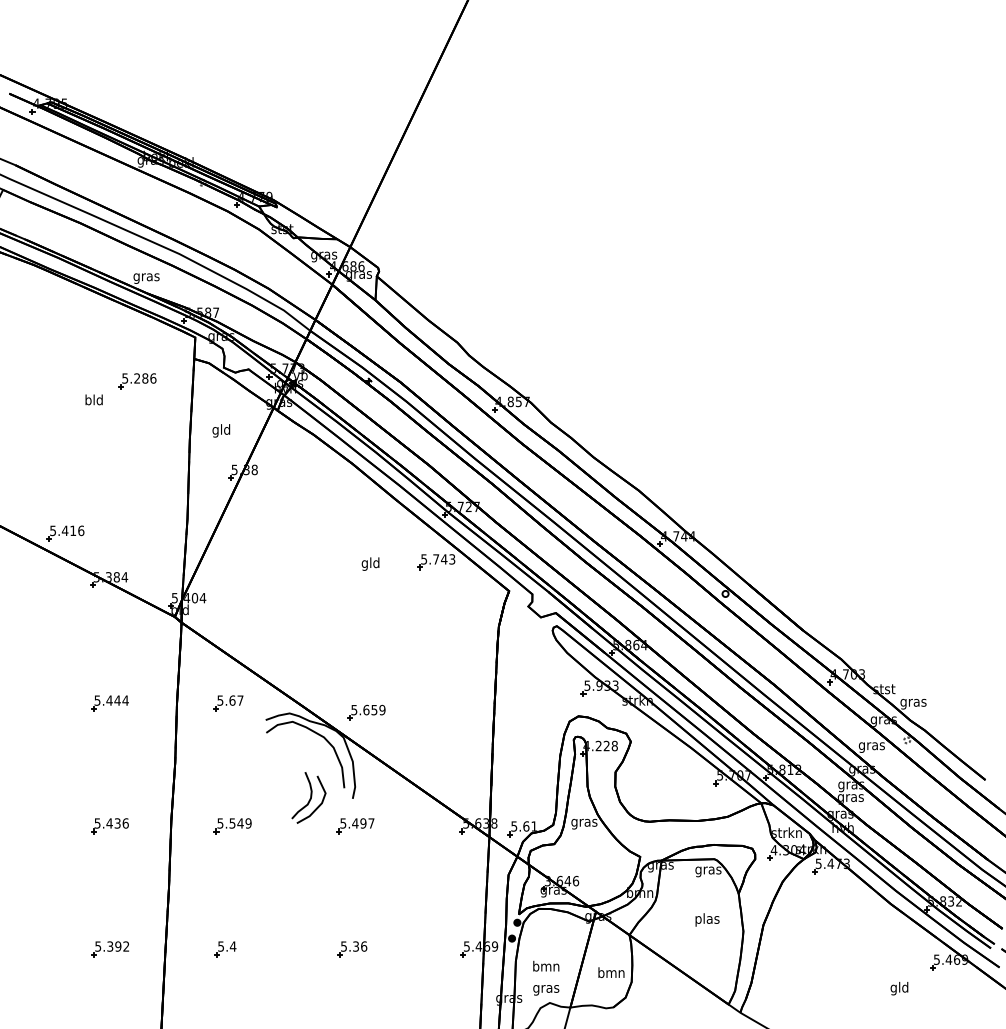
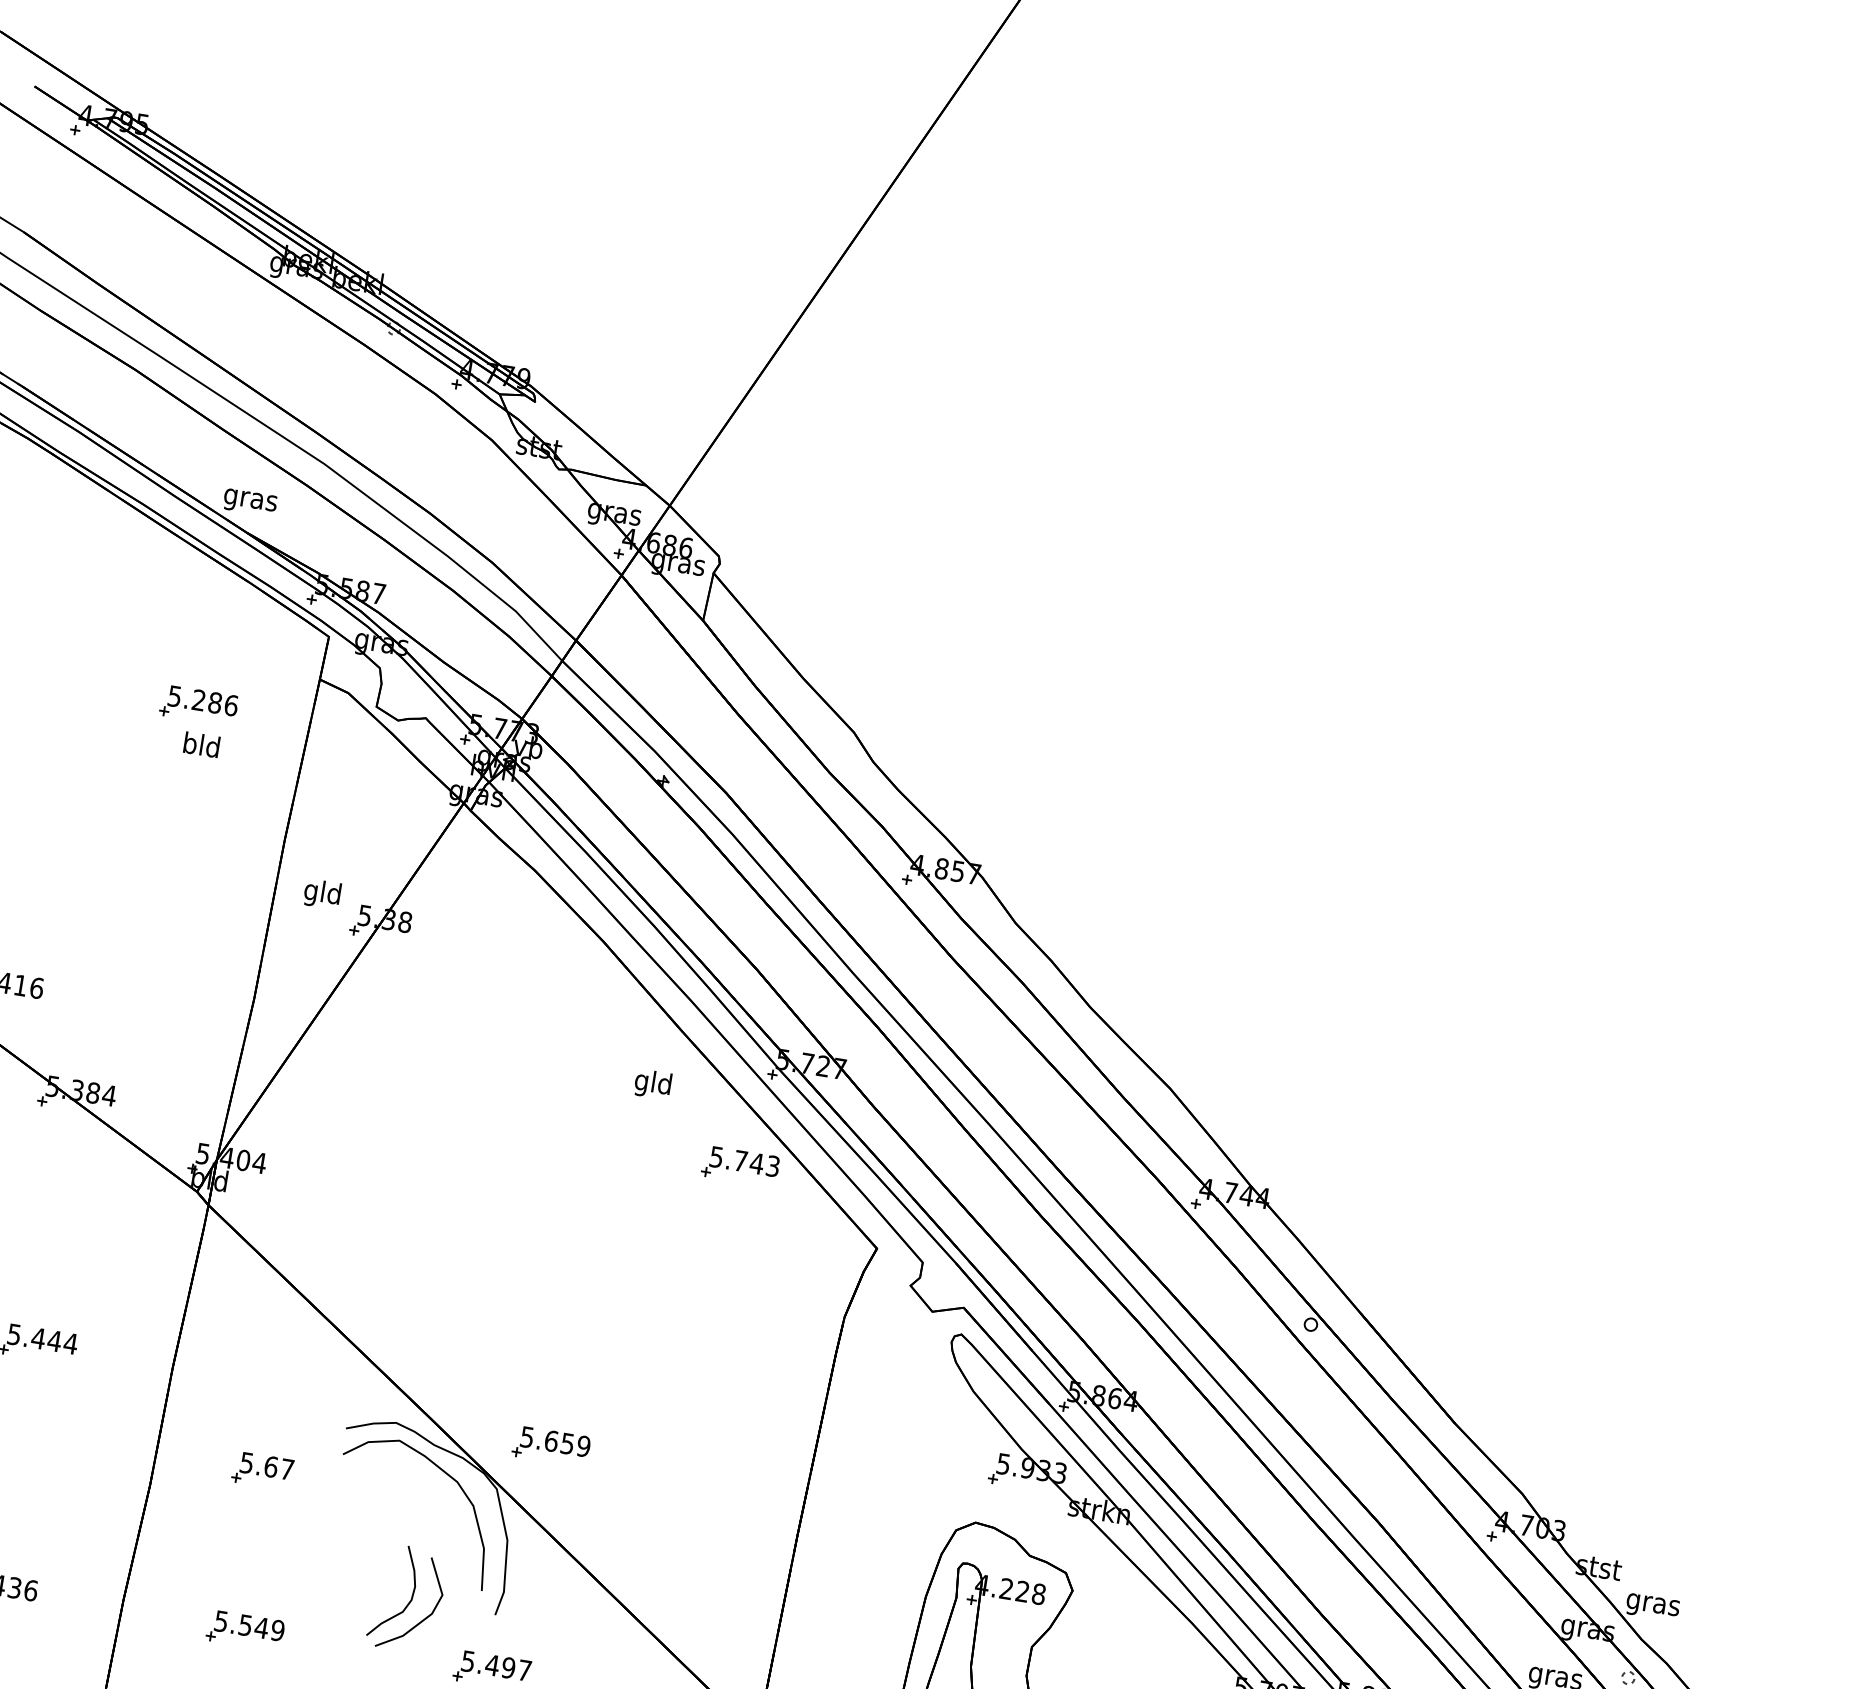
text: (93, 399) -> (200, 743), moved
text: (221, 430) -> (322, 893), moved
text: (370, 563) -> (652, 1083), moved
part: (228, 703) -> (262, 1471), moved

